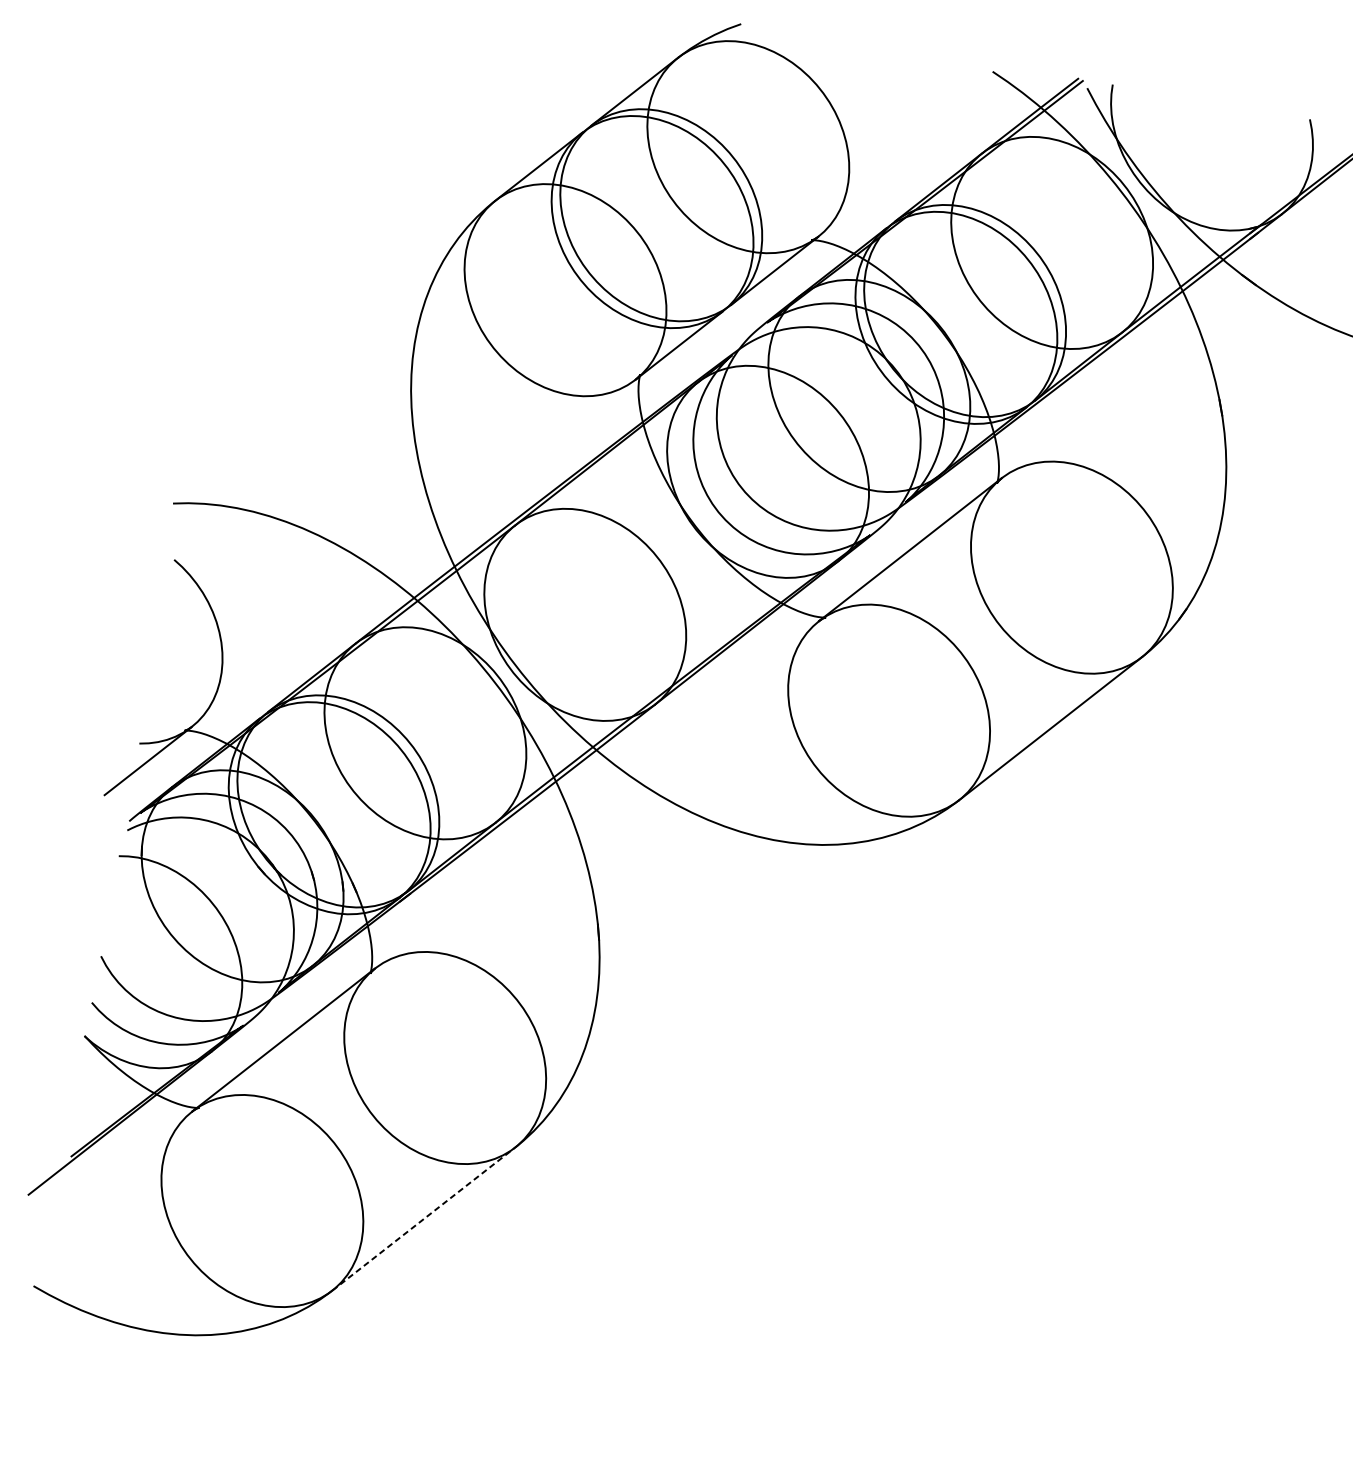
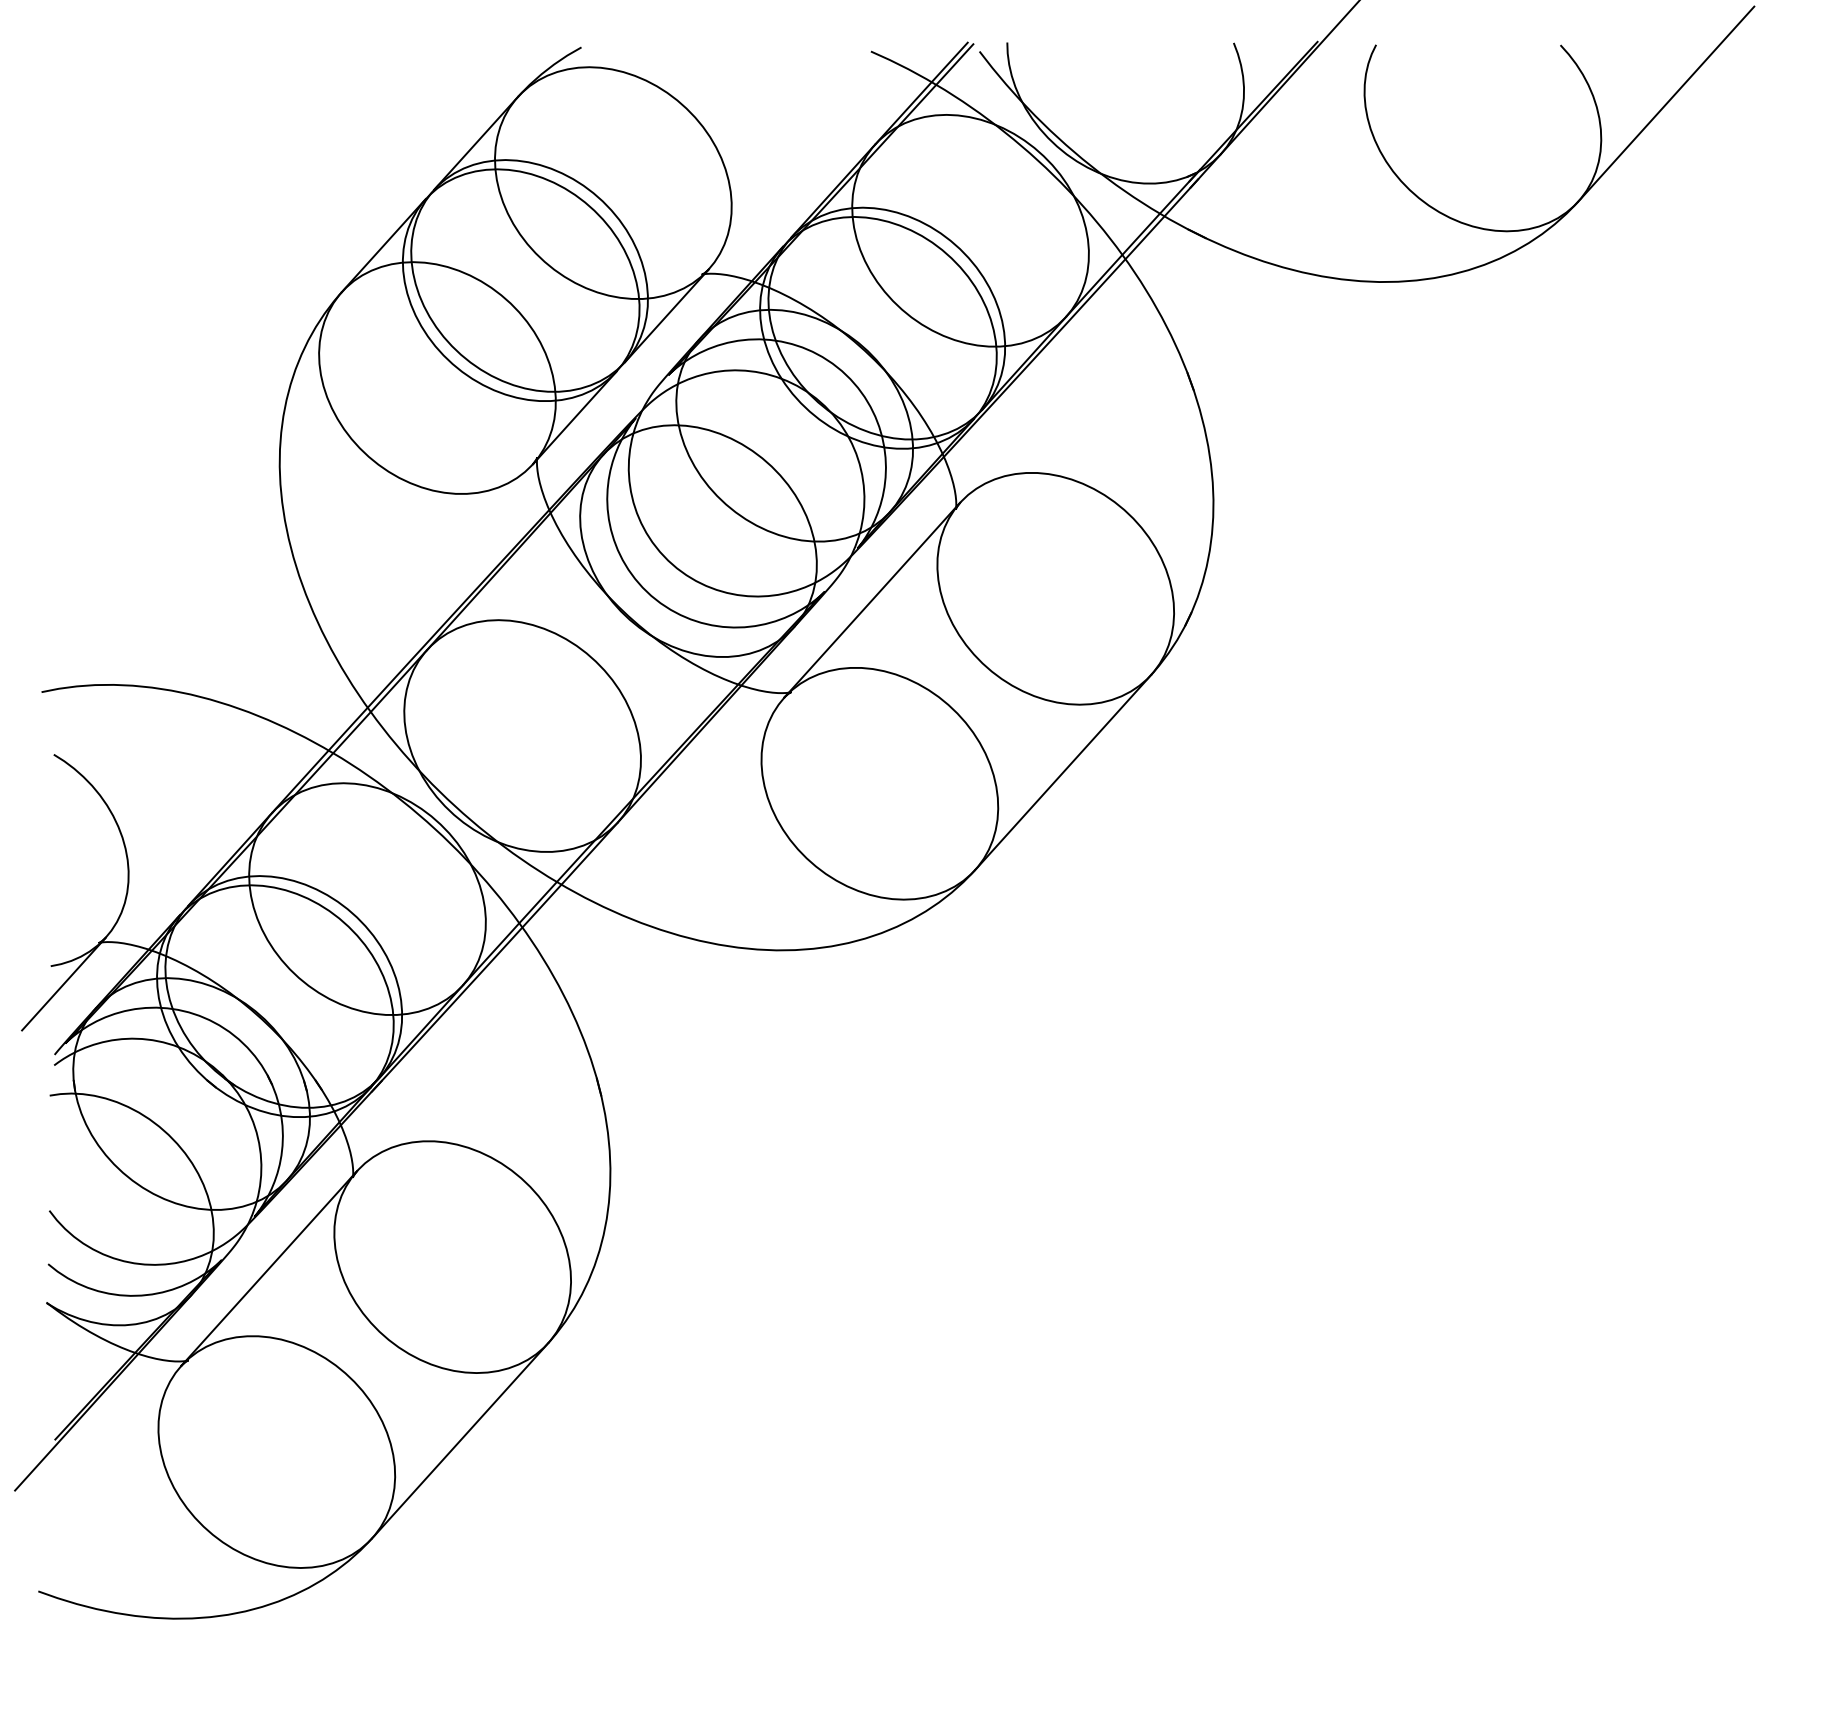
line: (424, 1218) -> (460, 1440), dashed -> solid

